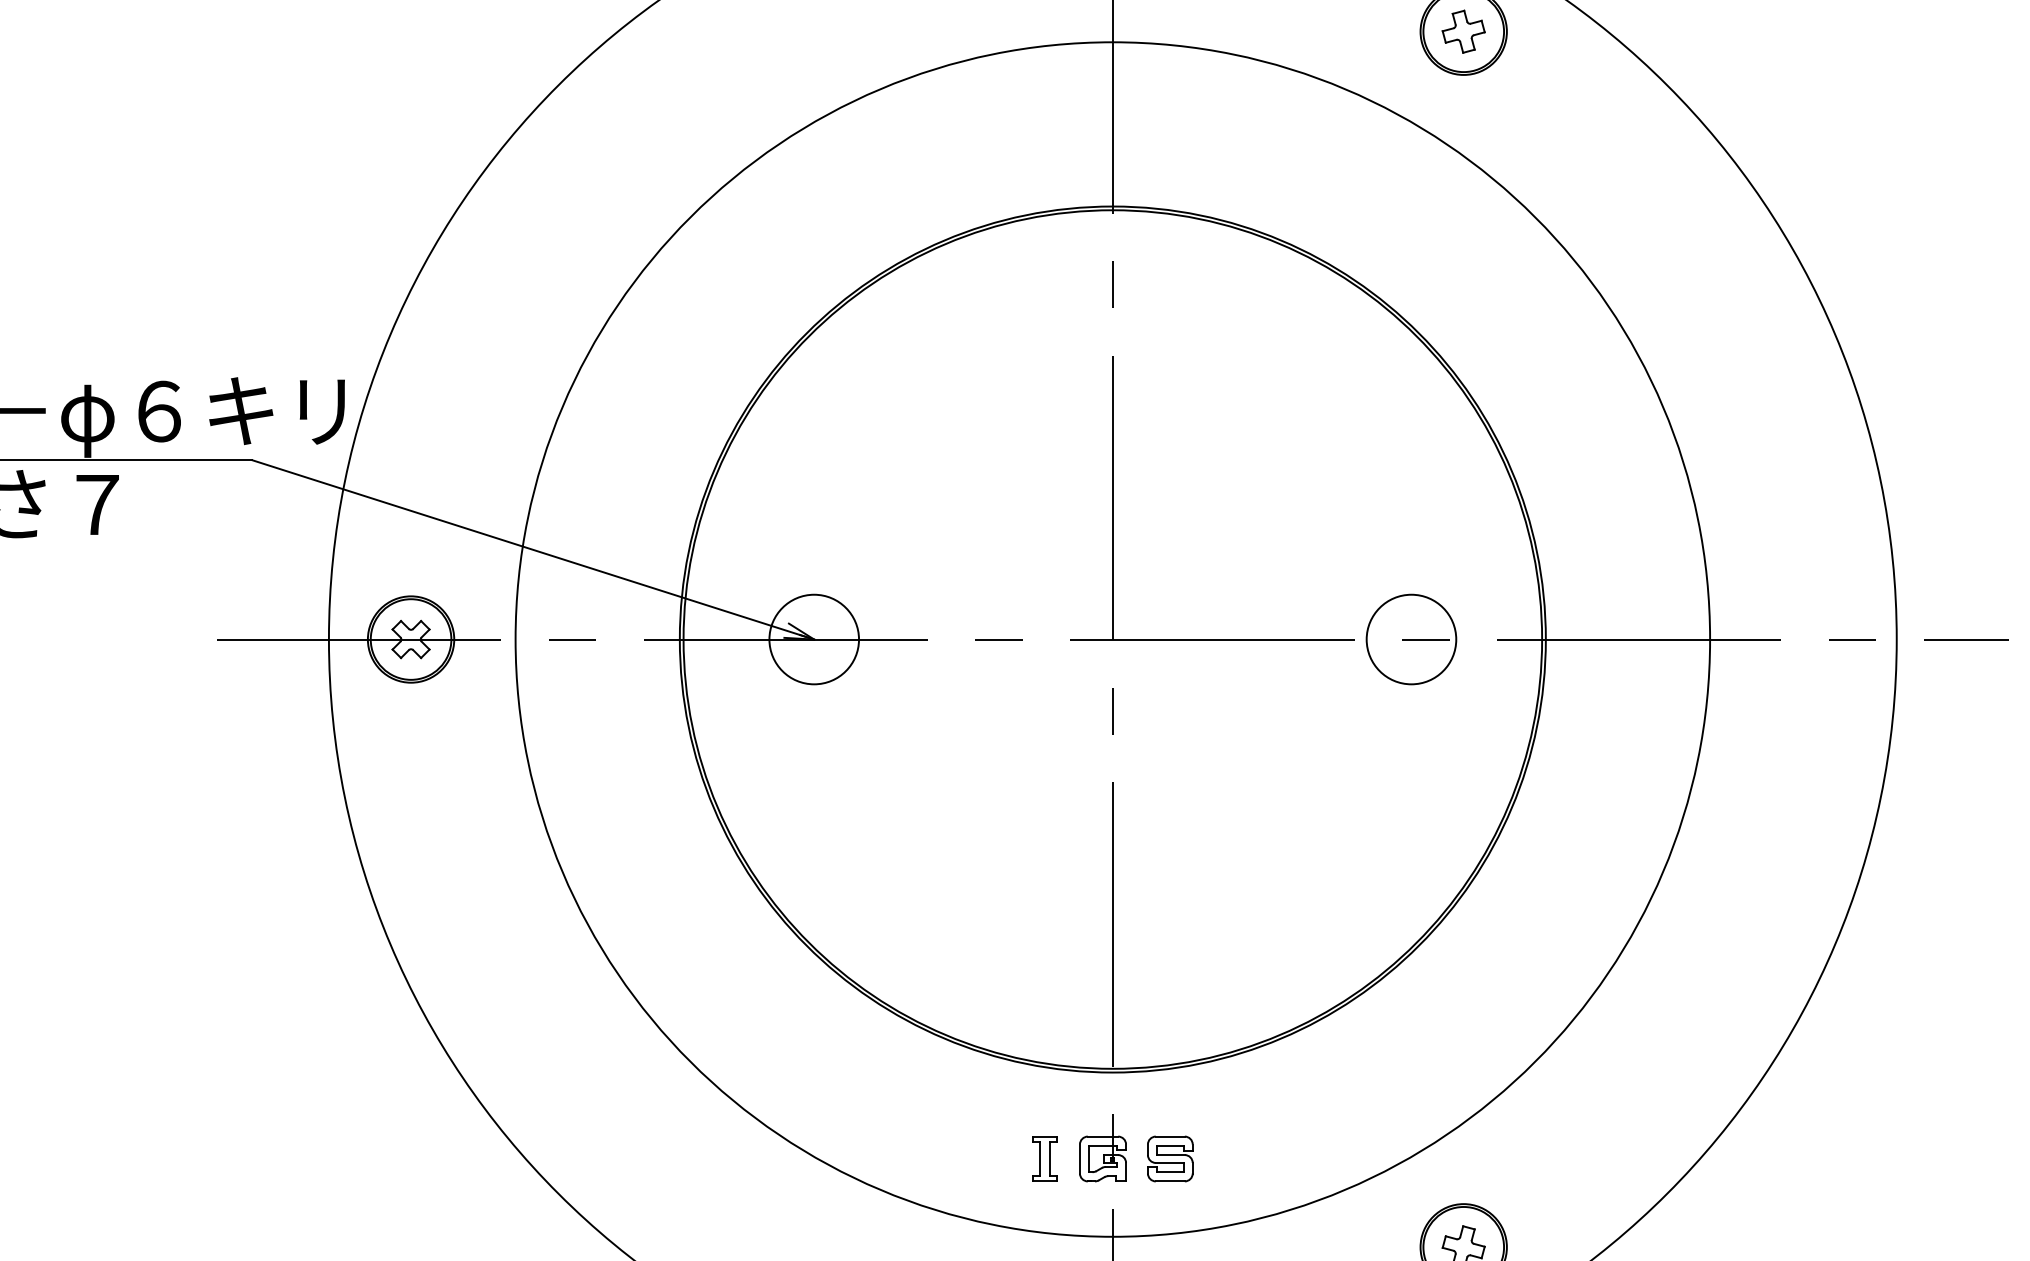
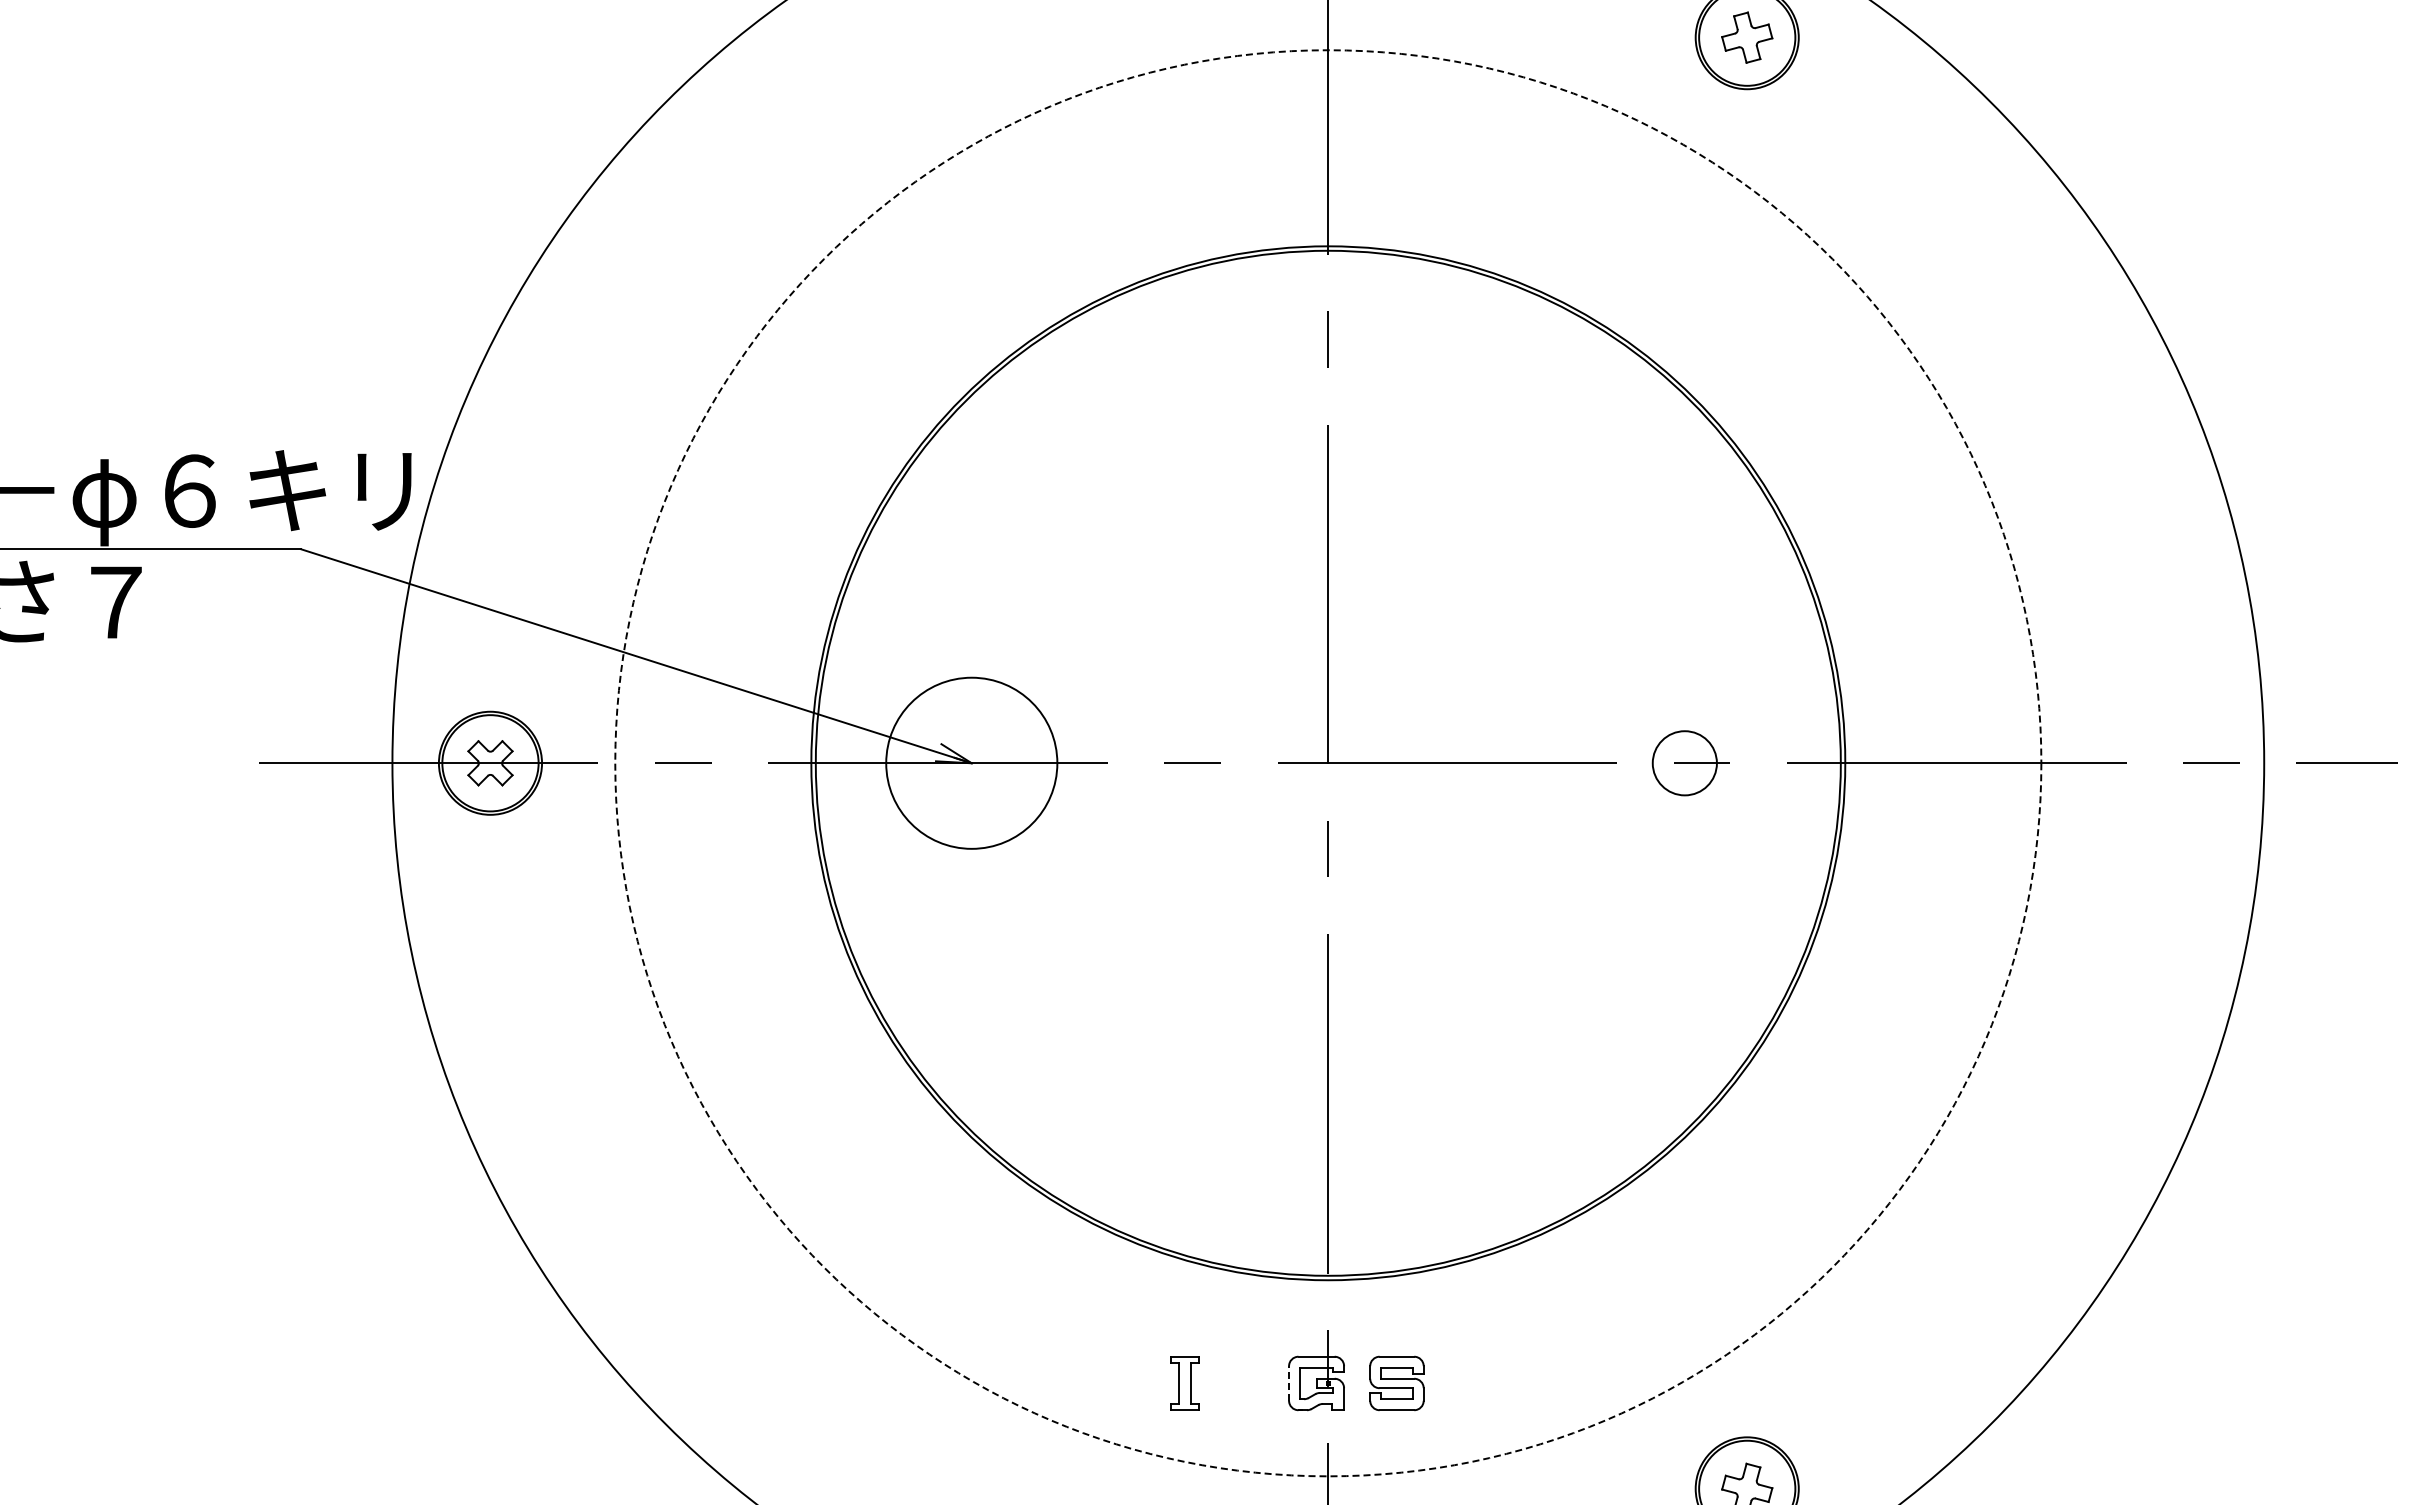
circle: (813, 638) -> (971, 762), size x1.6
circle: (1411, 638) -> (1684, 762), size x0.6
circle: (1112, 639) -> (1328, 763), solid -> dashed
line: (1080, 1158) -> (1289, 1382), solid -> dashed
part: (1044, 1159) -> (1184, 1383), moved

